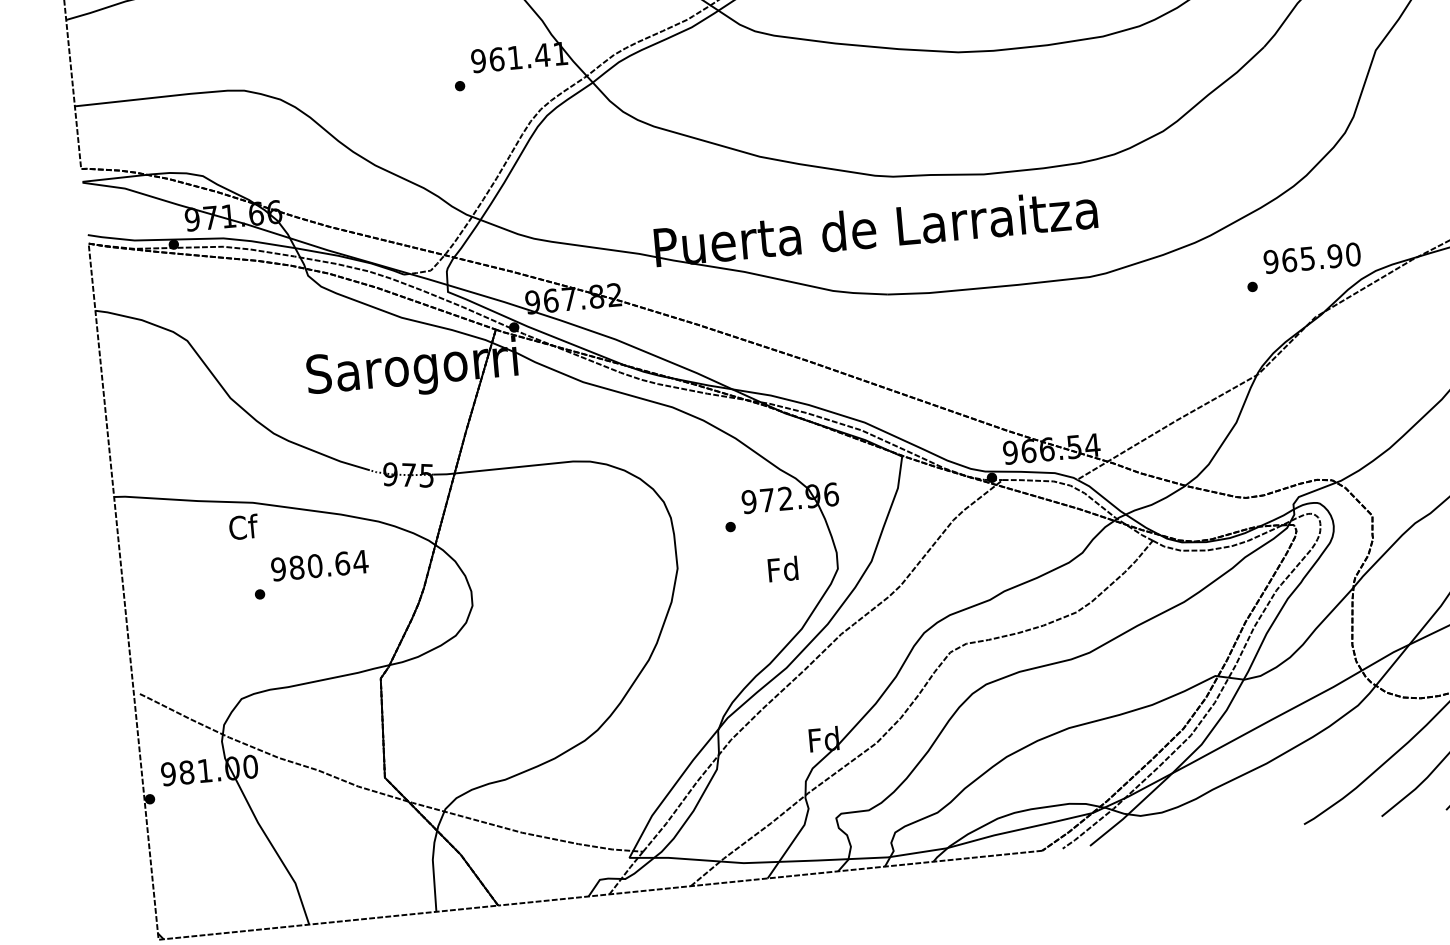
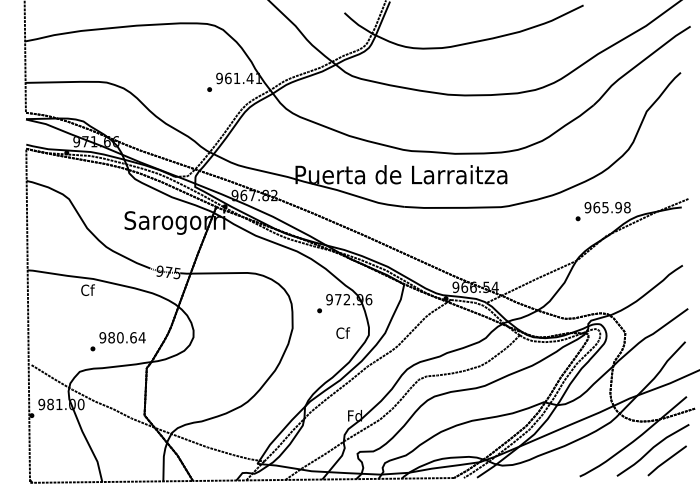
text: (1353, 254) -> (627, 207), 965.90 -> 965.98
text: (782, 568) -> (342, 332), Fd -> Cf
text: (309, 574) -> (117, 341), moved

